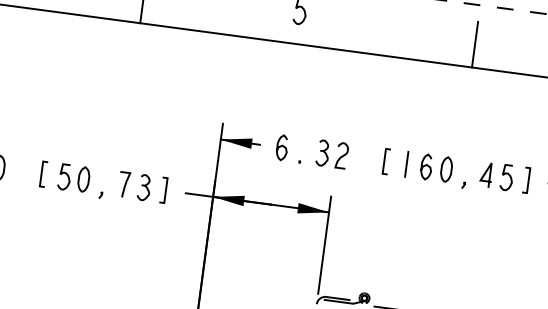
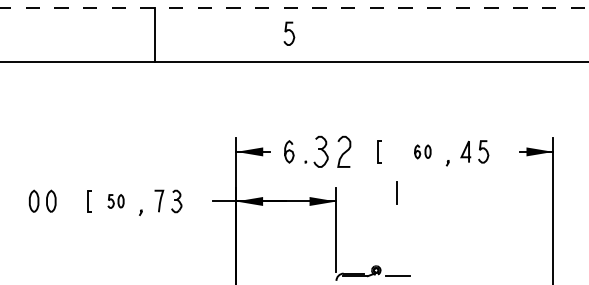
line: (475, 44) -> (441, 42), removed
part: (332, 153) -> (332, 151), size x1.4
line: (406, 163) -> (396, 192), moved
part: (436, 167) -> (422, 151), size x0.6
part: (73, 178) -> (115, 201), size x0.6
line: (527, 180) -> (501, 151), removed
line: (164, 190) -> (194, 201), removed

